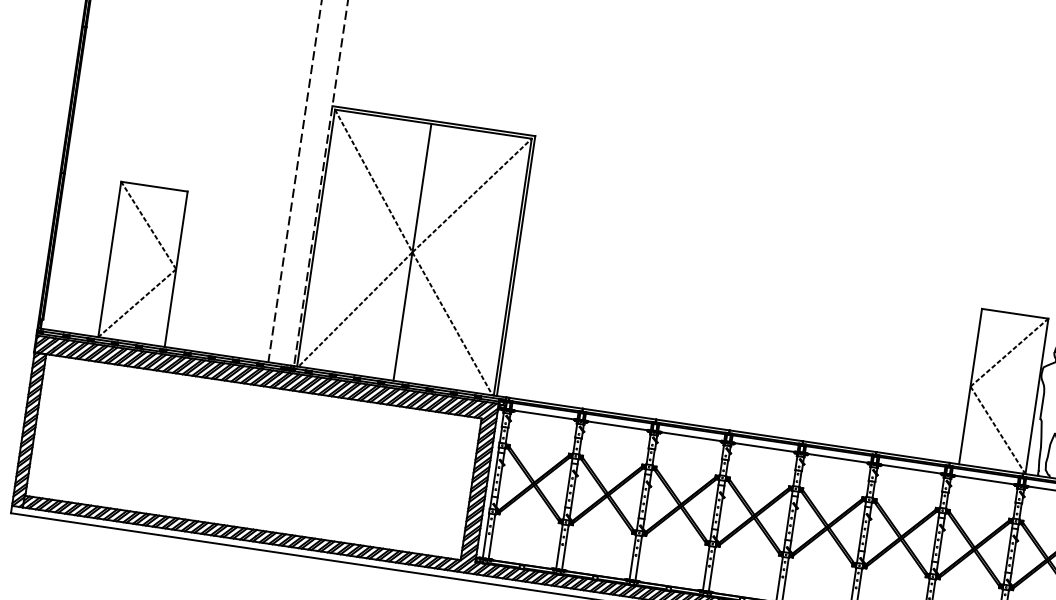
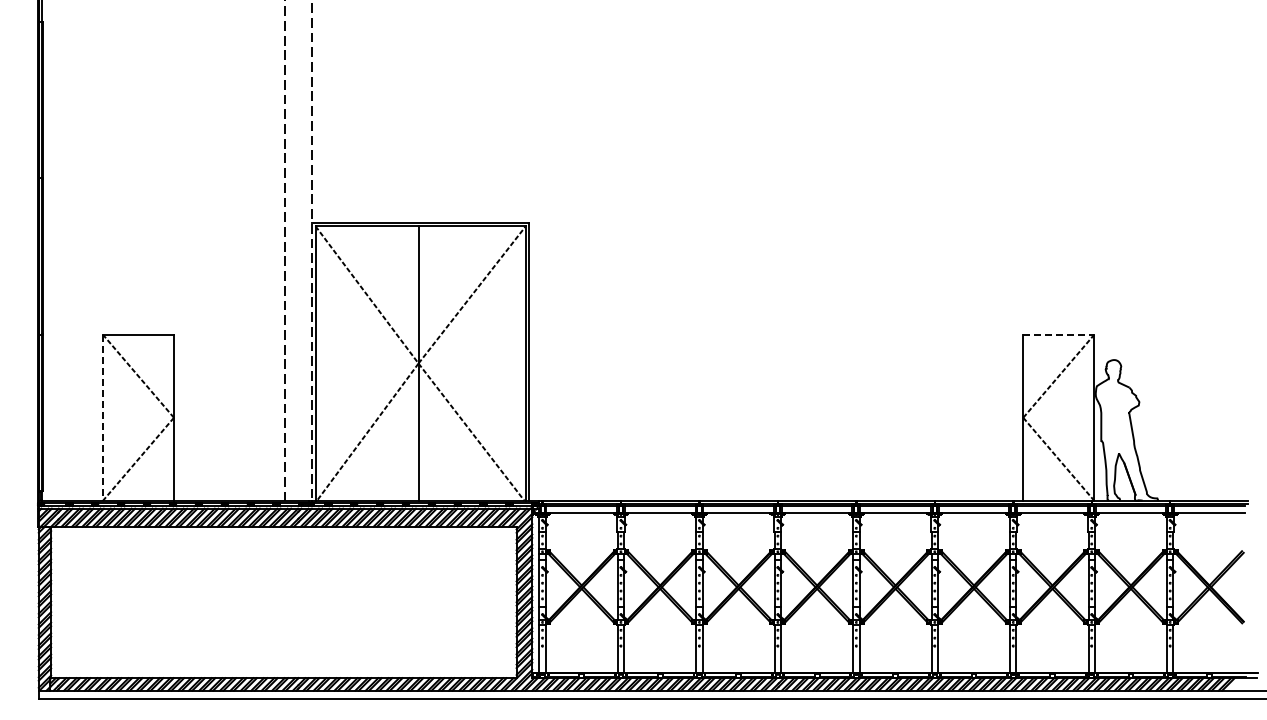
line: (109, 260) -> (102, 418), solid -> dashed
line: (1014, 313) -> (1058, 334), solid -> dashed

